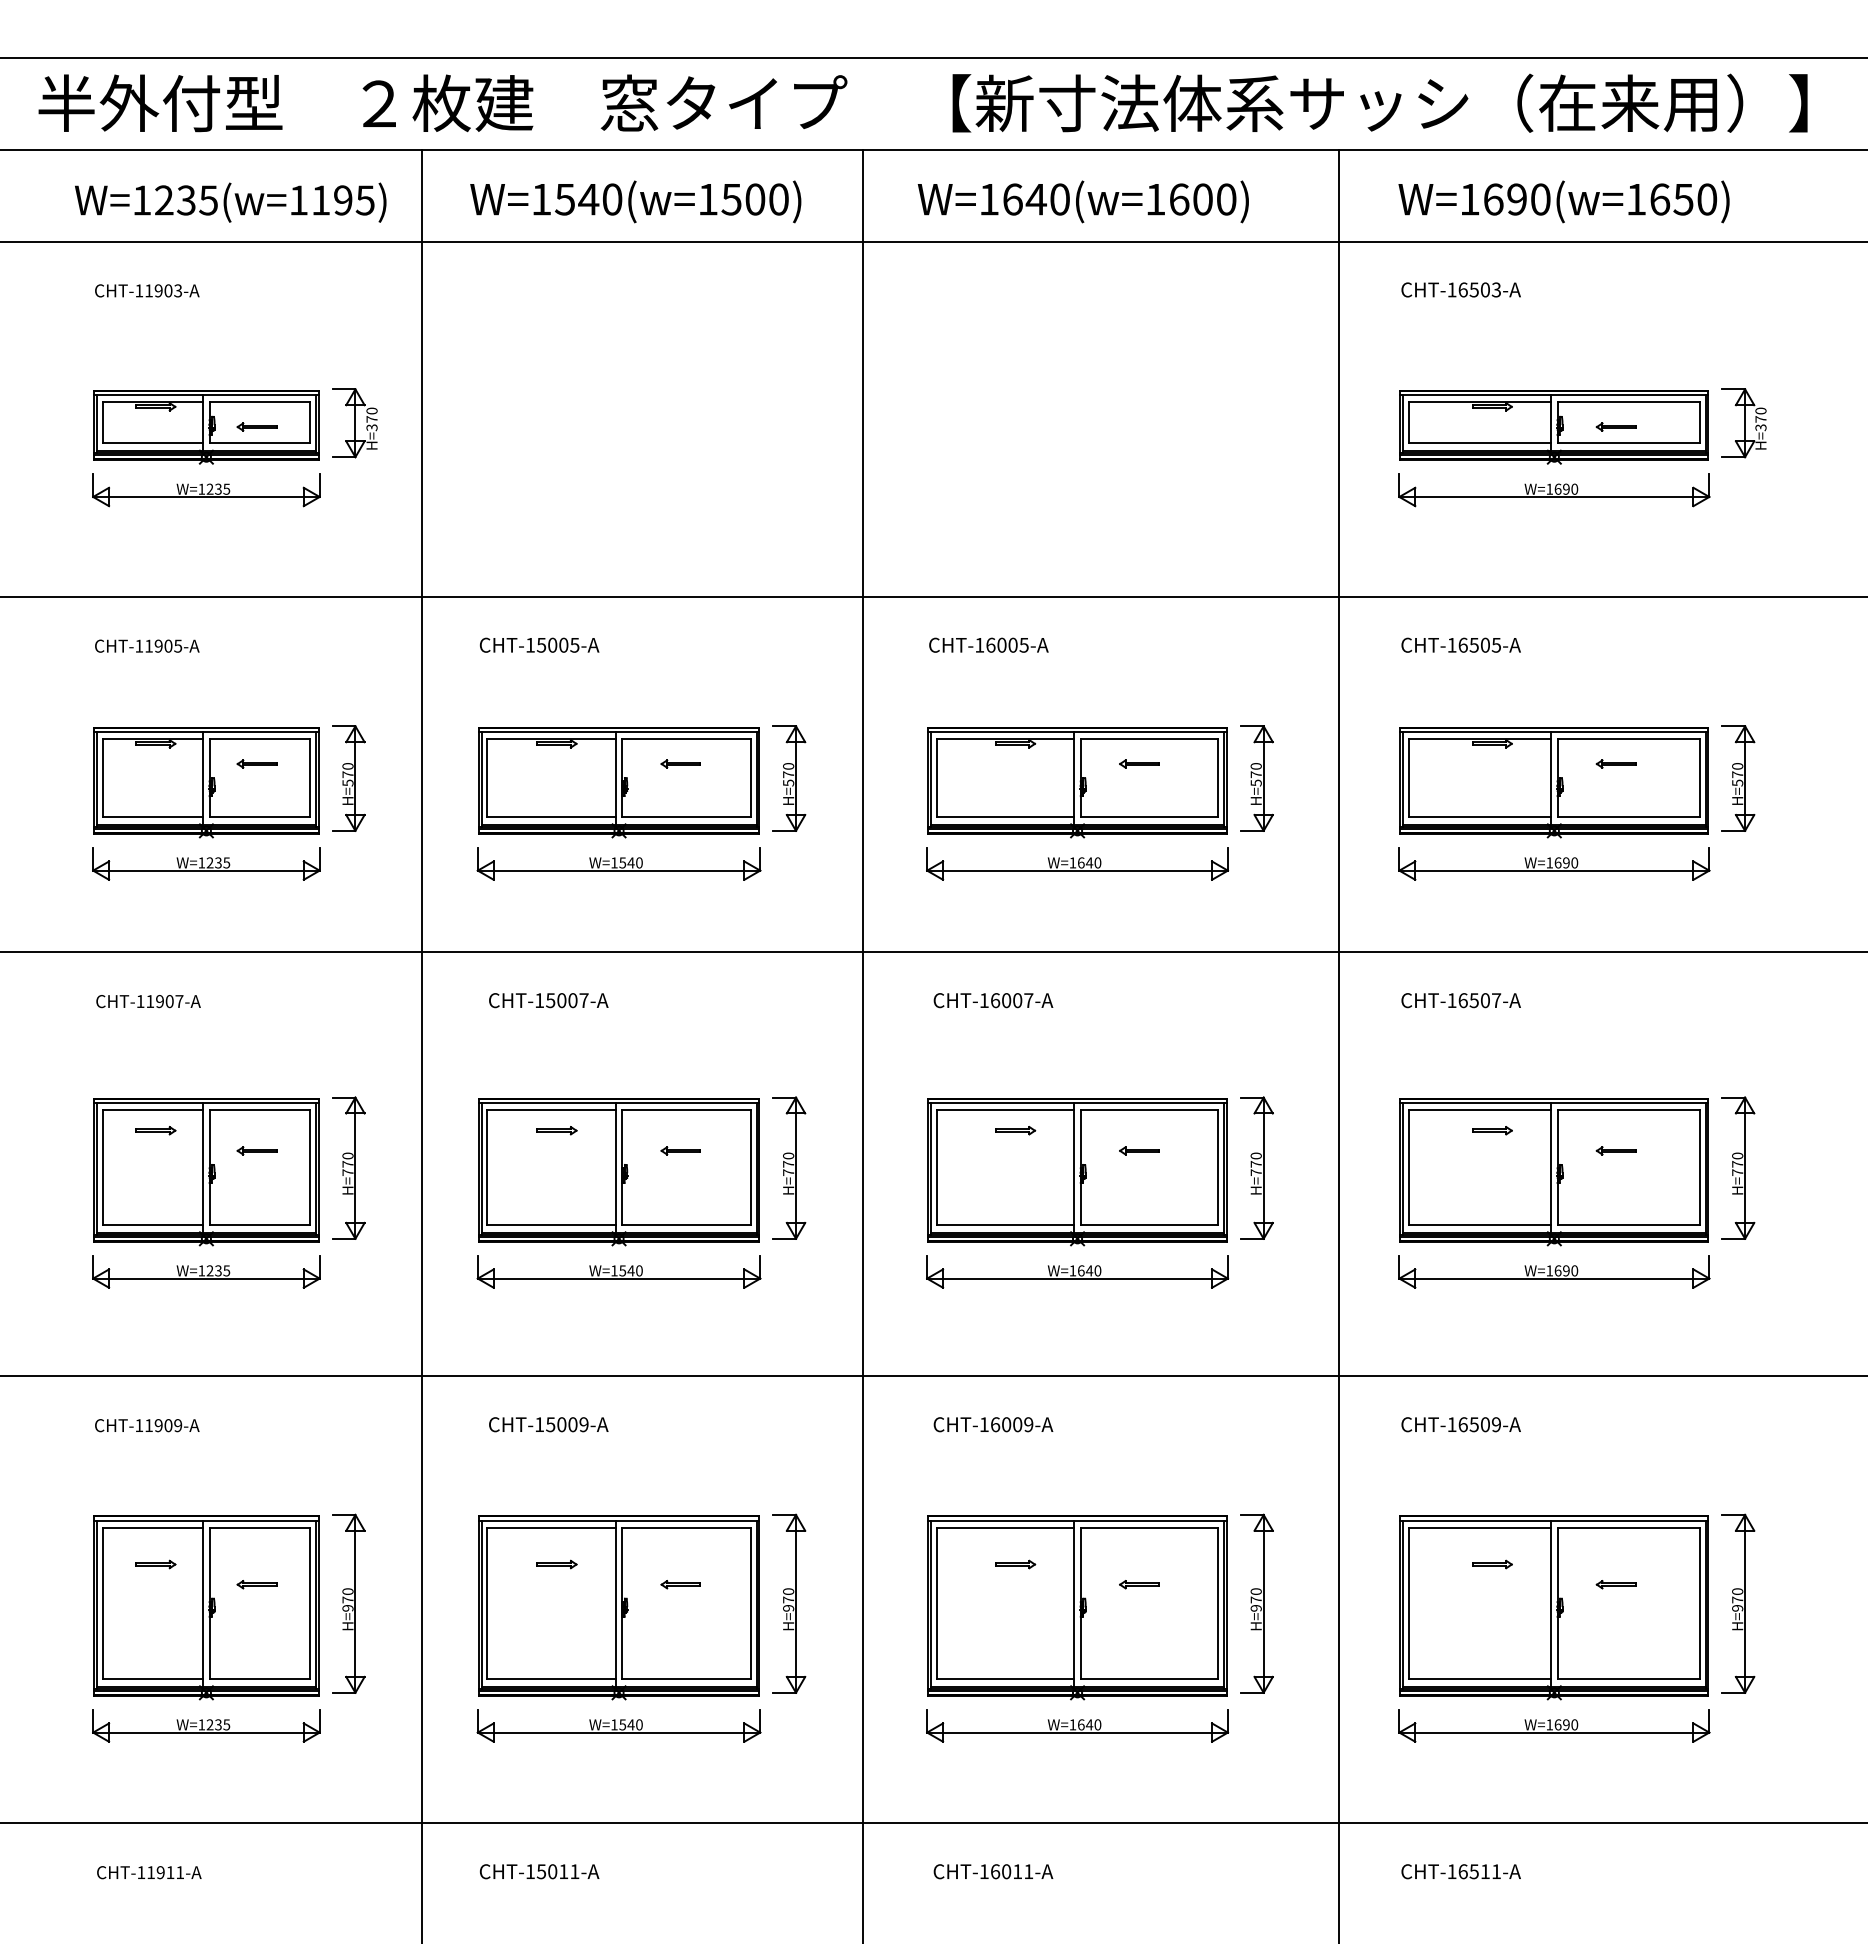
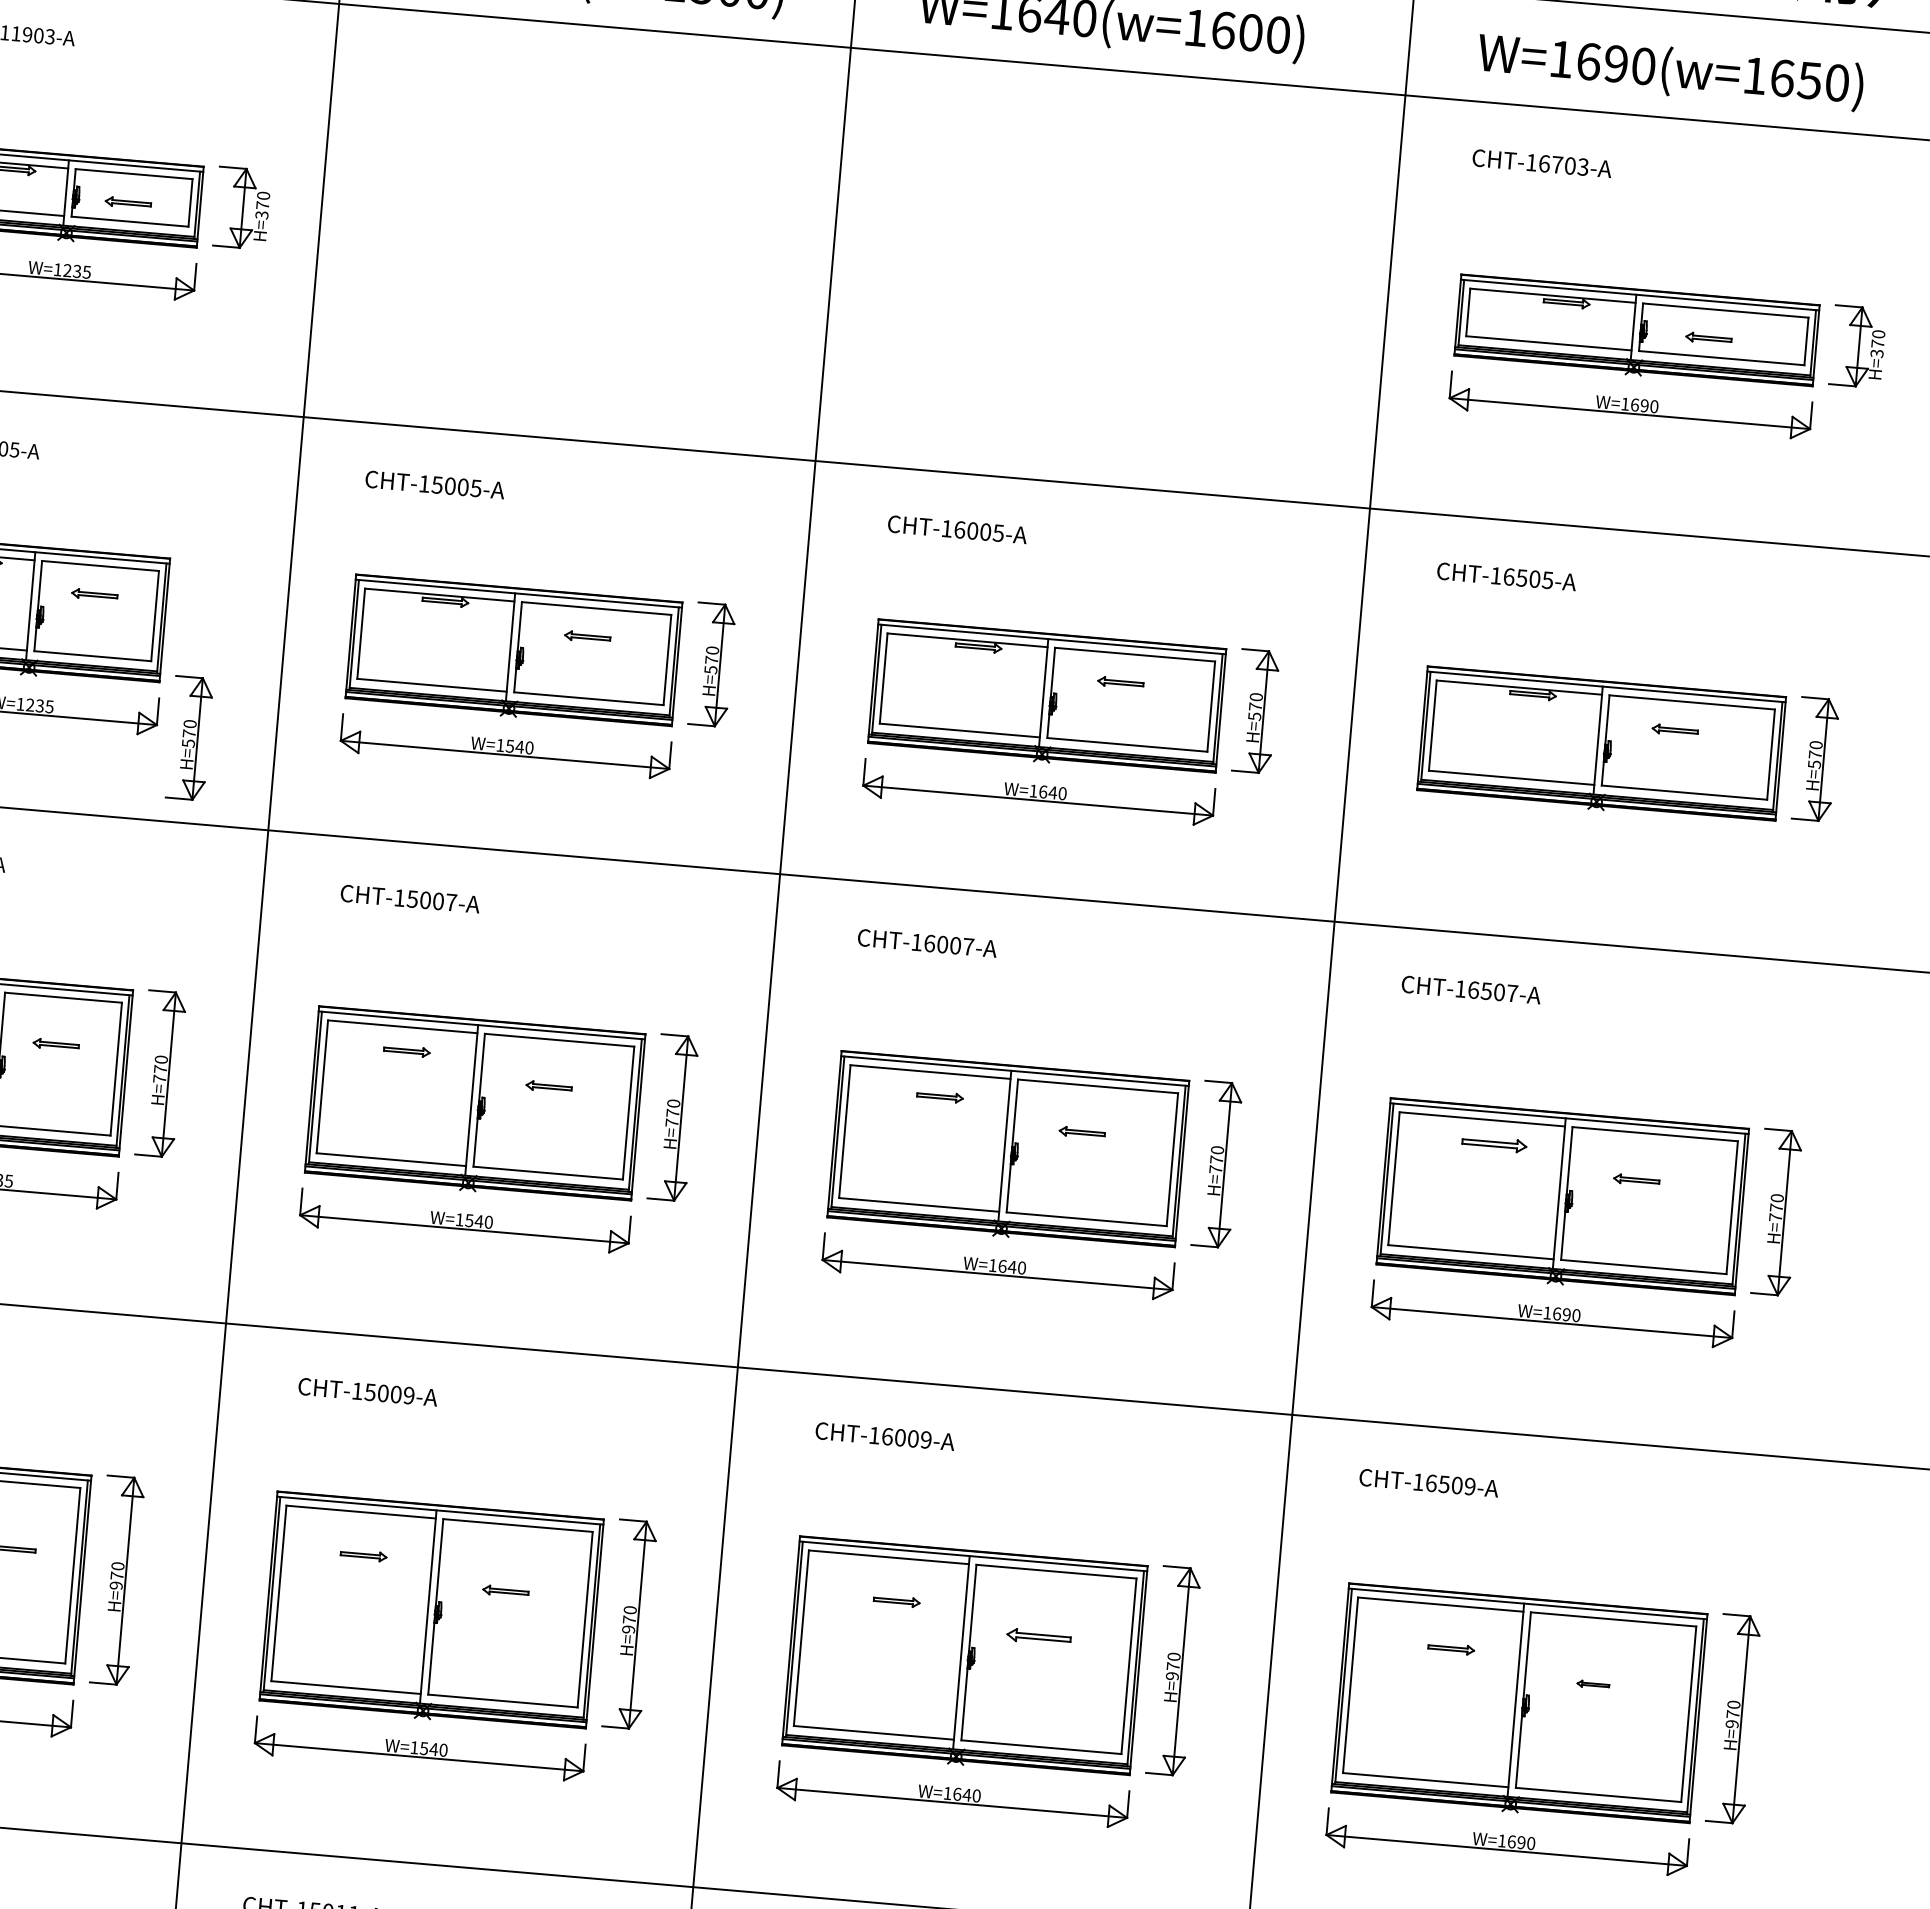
text: (1473, 289) -> (1556, 164), CHT-16503-A -> CHT-16703-A
part: (348, 778) -> (189, 738), moved
part: (1554, 863) -> (1593, 839), removed
part: (1492, 1130) -> (1494, 1144), size x1.4
part: (1139, 1584) -> (1039, 1636), size x1.4
part: (1615, 1584) -> (1592, 1684), size x0.7

